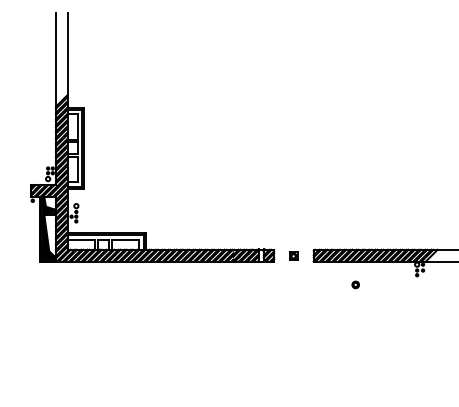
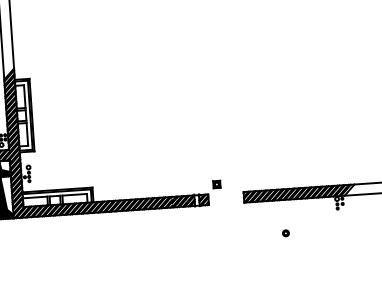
part: (293, 255) -> (216, 183), moved
part: (355, 284) -> (285, 232), moved

